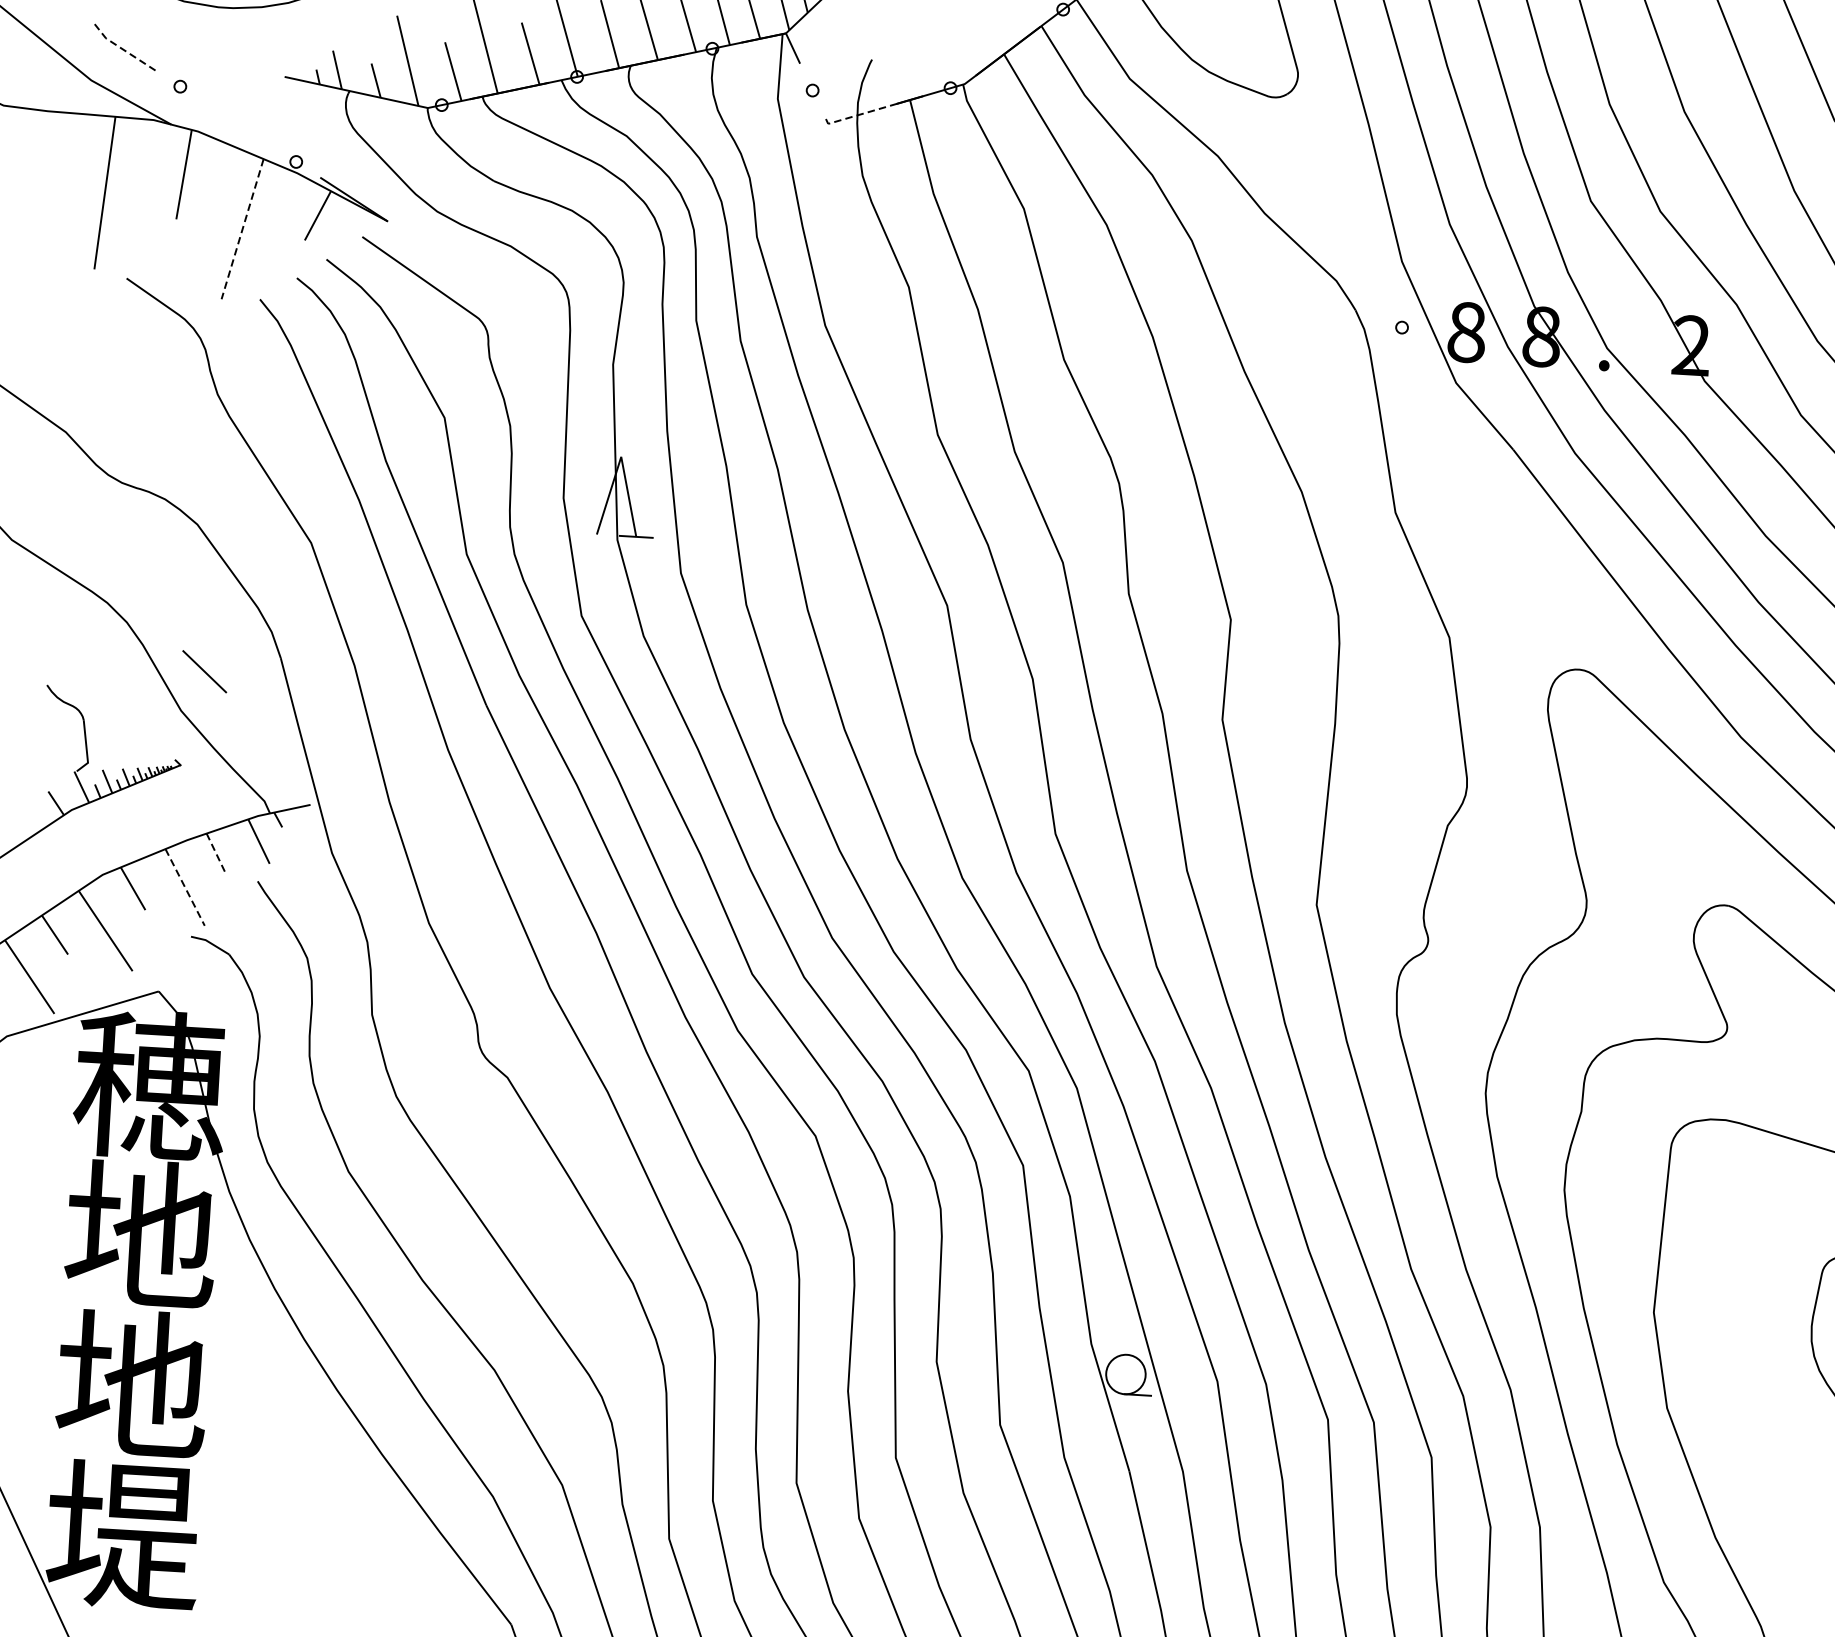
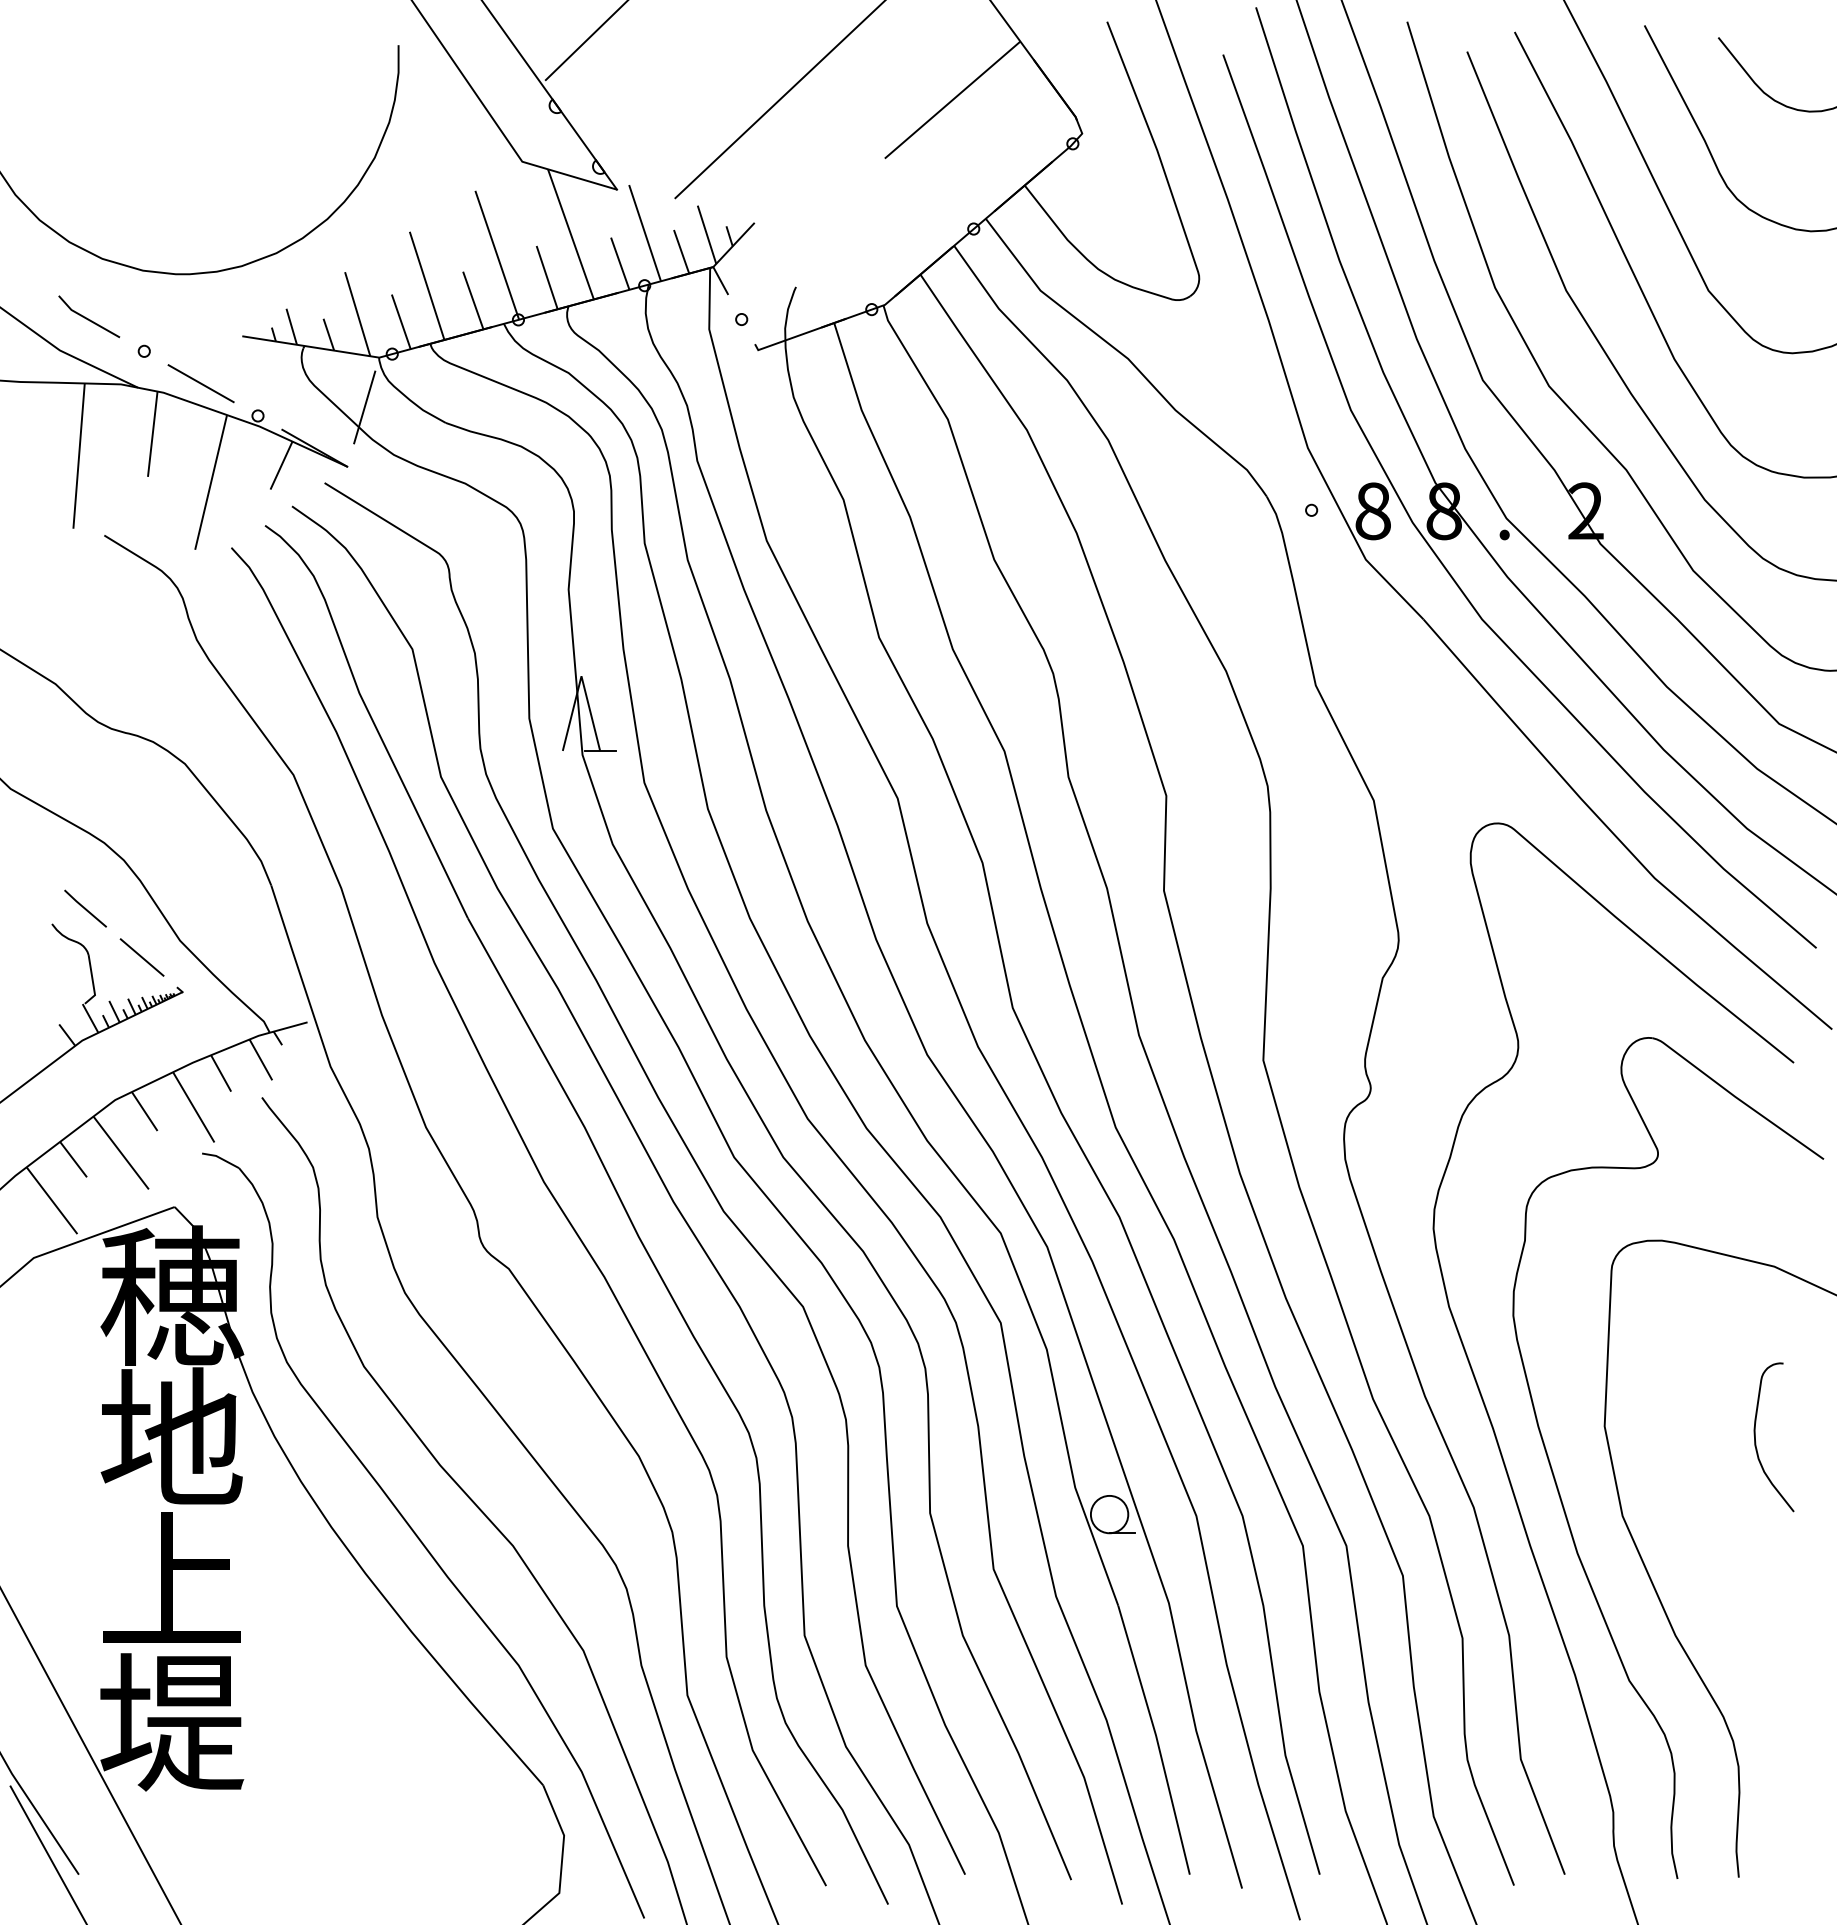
line: (122, 48) -> (87, 318), dashed -> solid
line: (858, 115) -> (786, 340), dashed -> solid
line: (237, 124) -> (200, 383), added
line: (409, 159) -> (364, 407), added
line: (243, 229) -> (211, 482), dashed -> solid
line: (83, 670) -> (85, 908), added
line: (204, 671) -> (141, 957), moved
line: (216, 853) -> (221, 1073), dashed -> solid
line: (184, 887) -> (193, 1107), dashed -> solid
text: (132, 1382) -> (171, 1577), 地 -> 上

